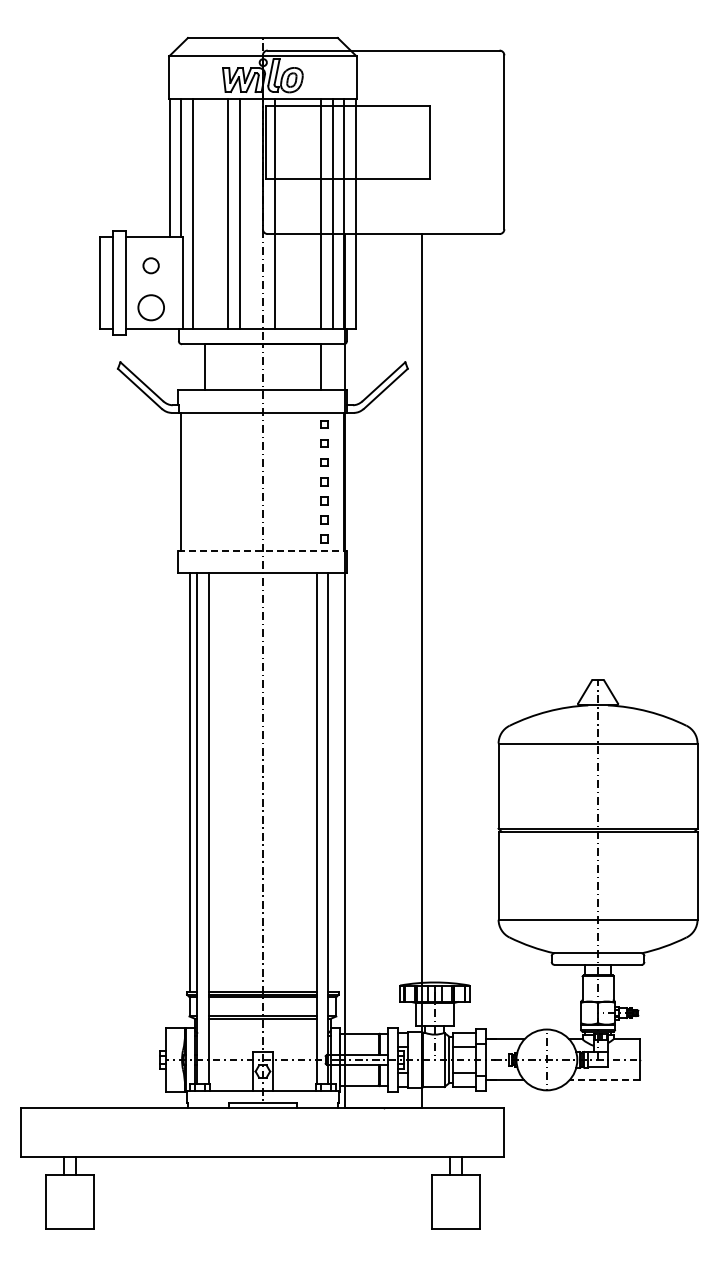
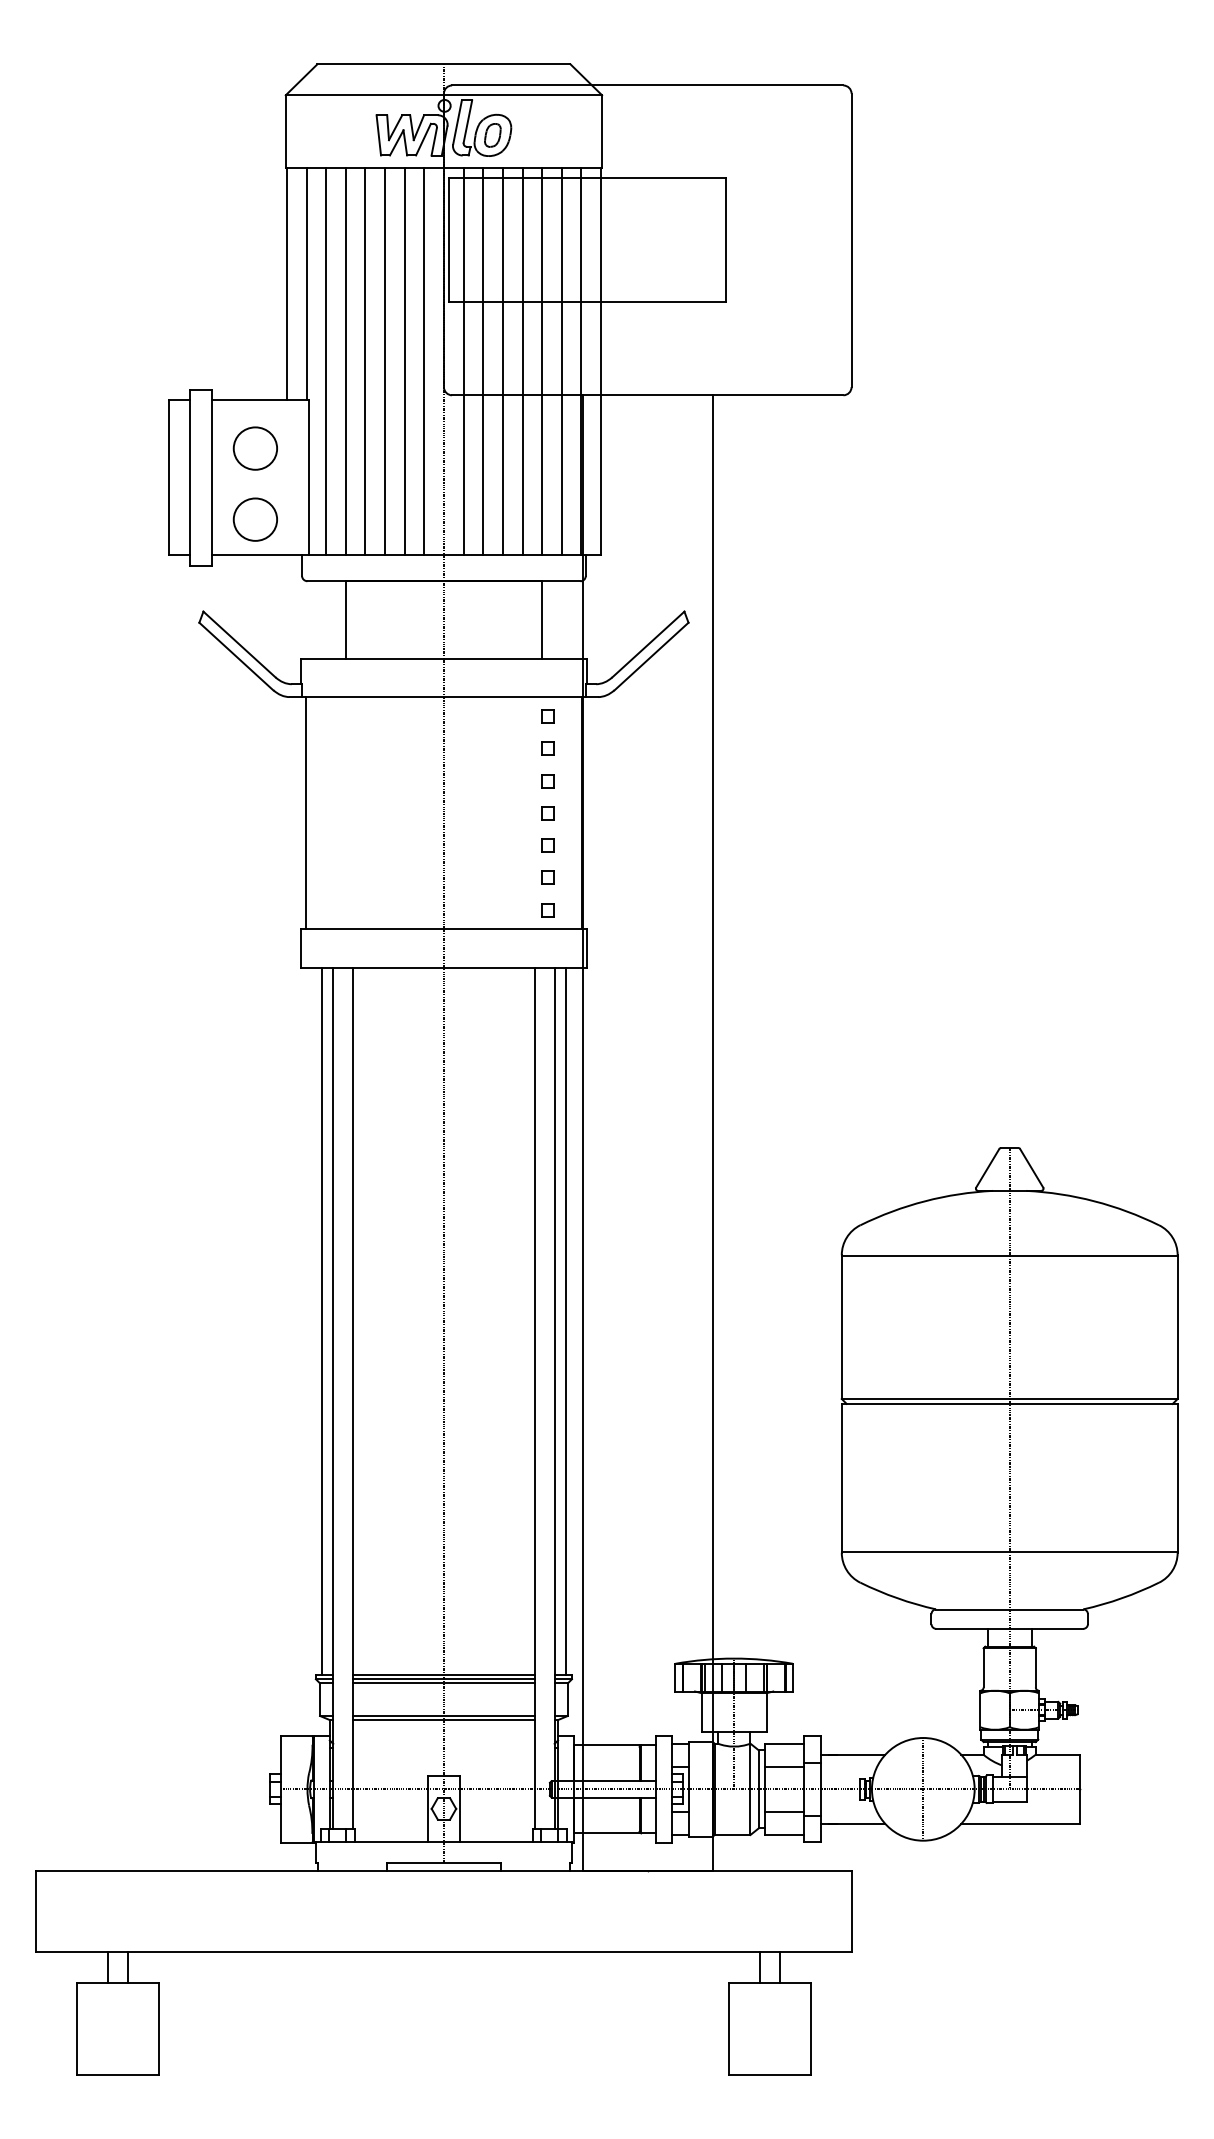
line: (204, 213) -> (345, 360), added
line: (216, 213) -> (365, 360), added
line: (251, 213) -> (424, 360), added
line: (286, 213) -> (483, 360), added
line: (297, 213) -> (502, 360), added
line: (309, 213) -> (522, 360), added
part: (150, 265) -> (254, 448), size x1.67
line: (262, 550) -> (443, 929), dashed -> solid
line: (335, 782) -> (566, 1321), added
line: (604, 1080) -> (1020, 1824), dashed -> solid

